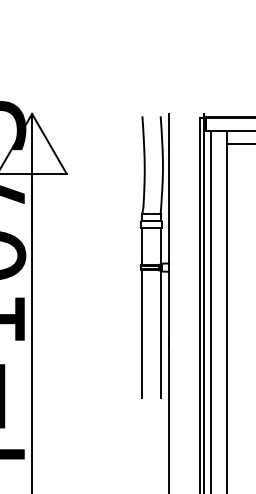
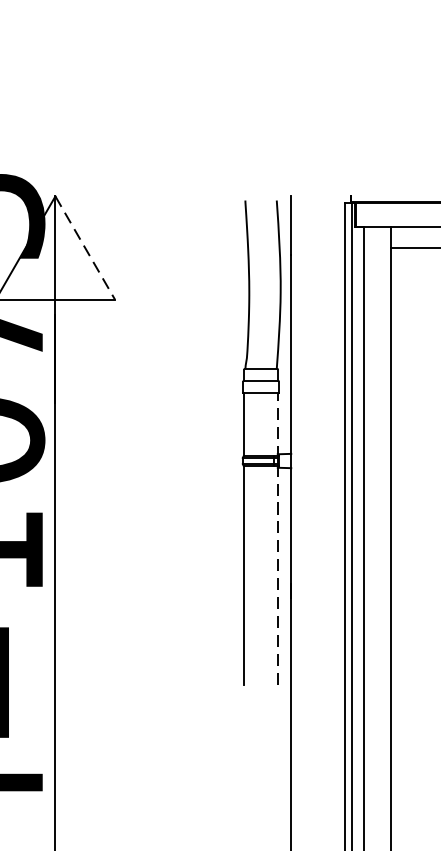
line: (49, 143) -> (85, 247), solid -> dashed
line: (161, 312) -> (278, 538), solid -> dashed

